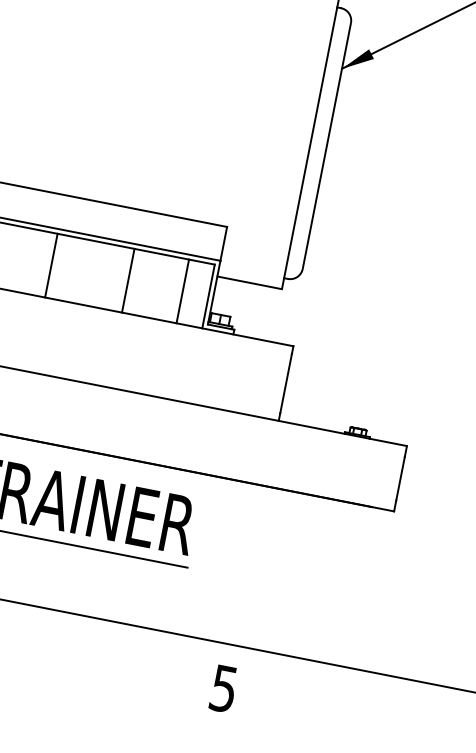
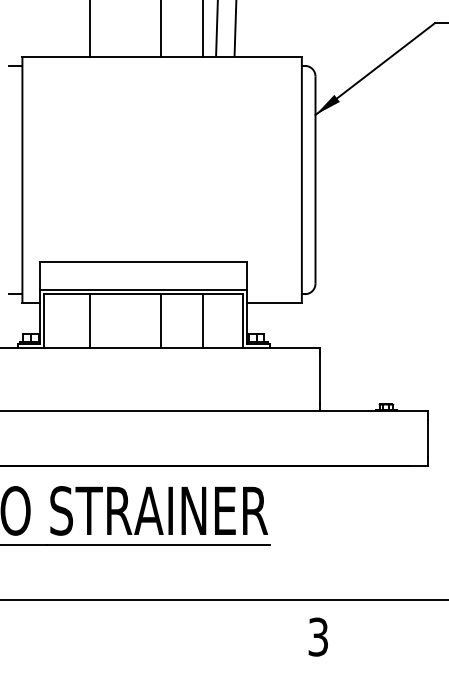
line: (51, 264) -> (89, 320), moved
line: (128, 279) -> (160, 320), moved
line: (182, 290) -> (202, 320), moved
text: (224, 688) -> (318, 636), 5 -> 3

